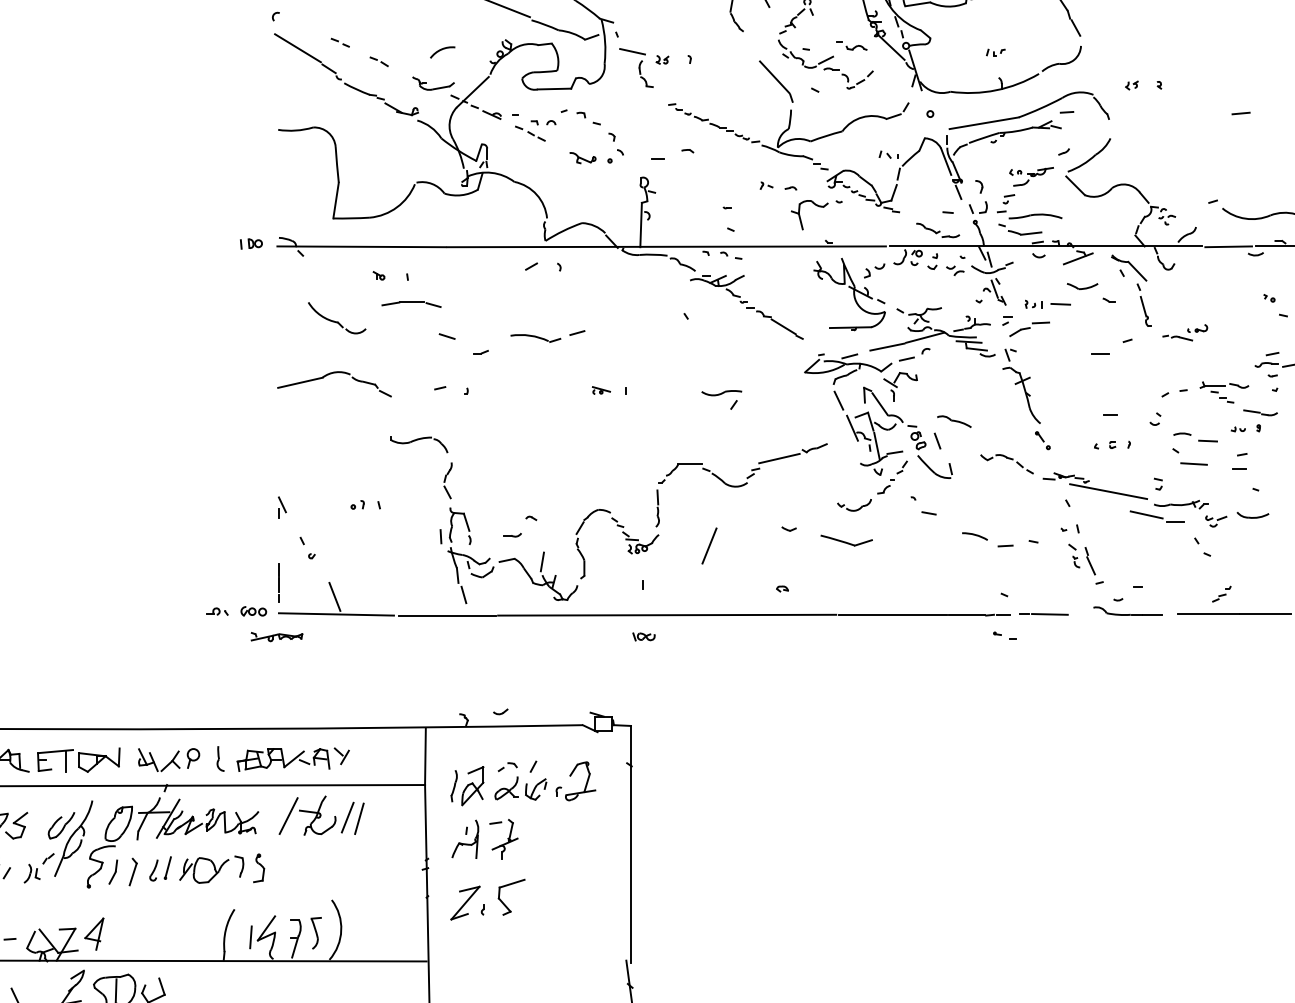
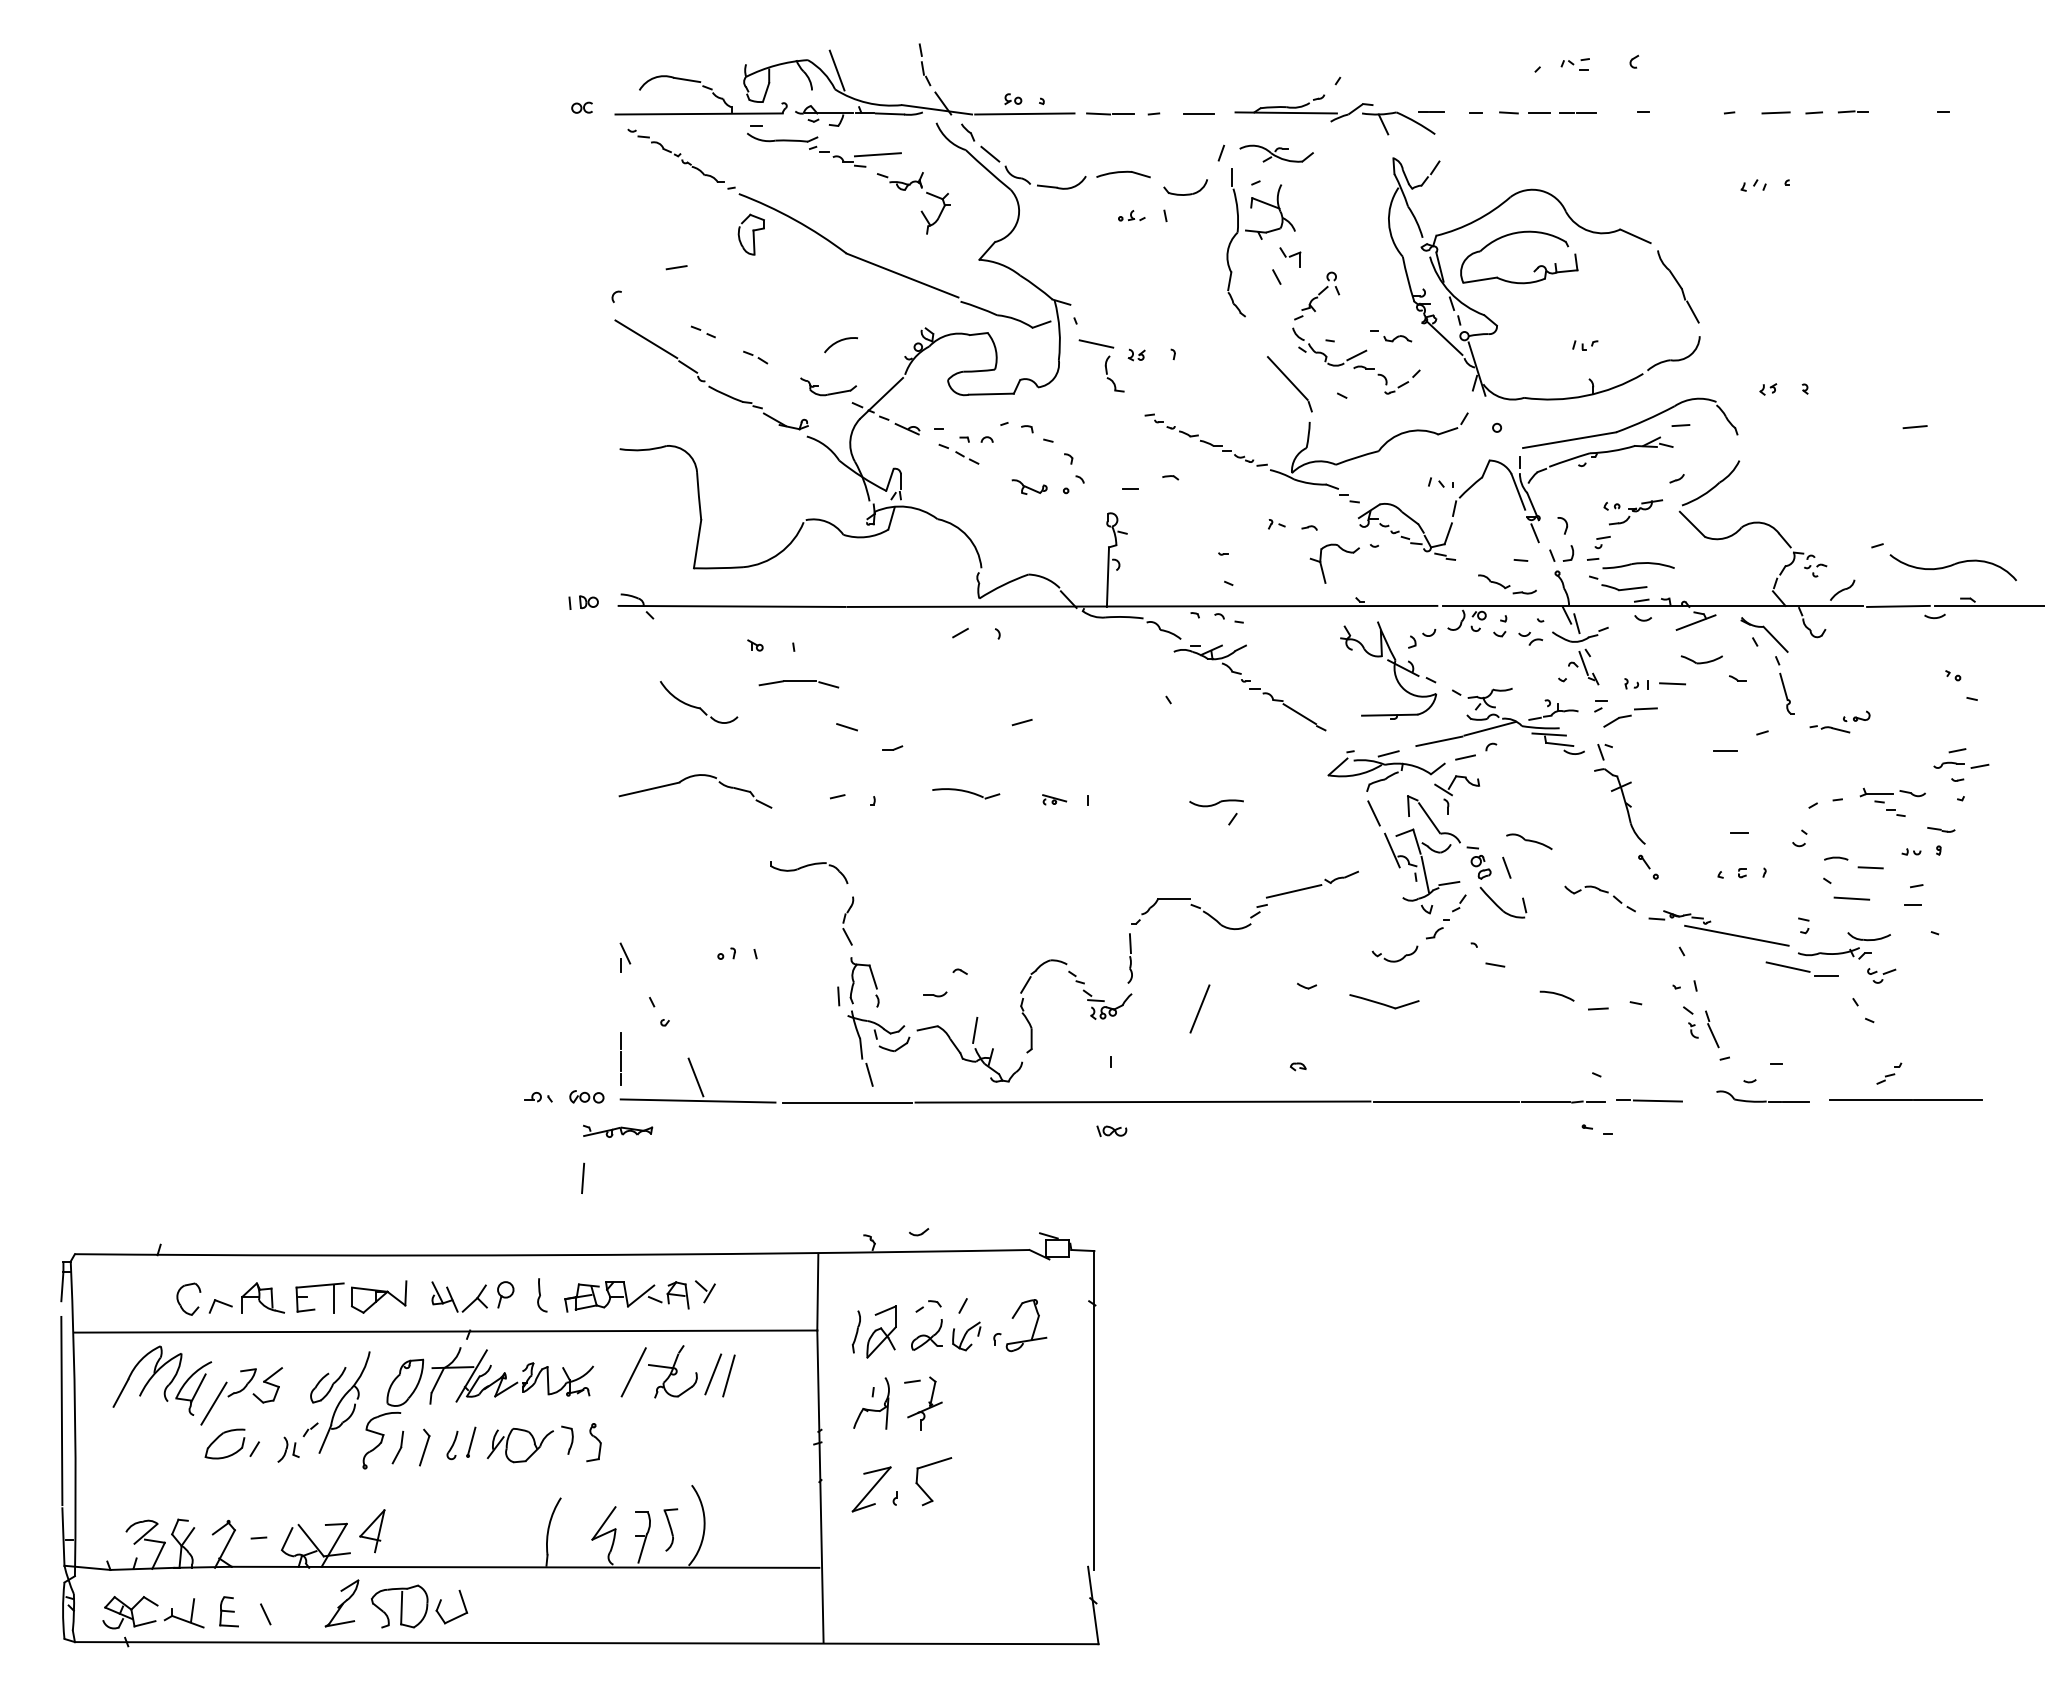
part: (535, 338) -> (966, 793), moved
part: (1260, 412) -> (1941, 829), size x0.6
part: (1252, 515) -> (1868, 936), moved
line: (251, 936) -> (583, 1177), moved

